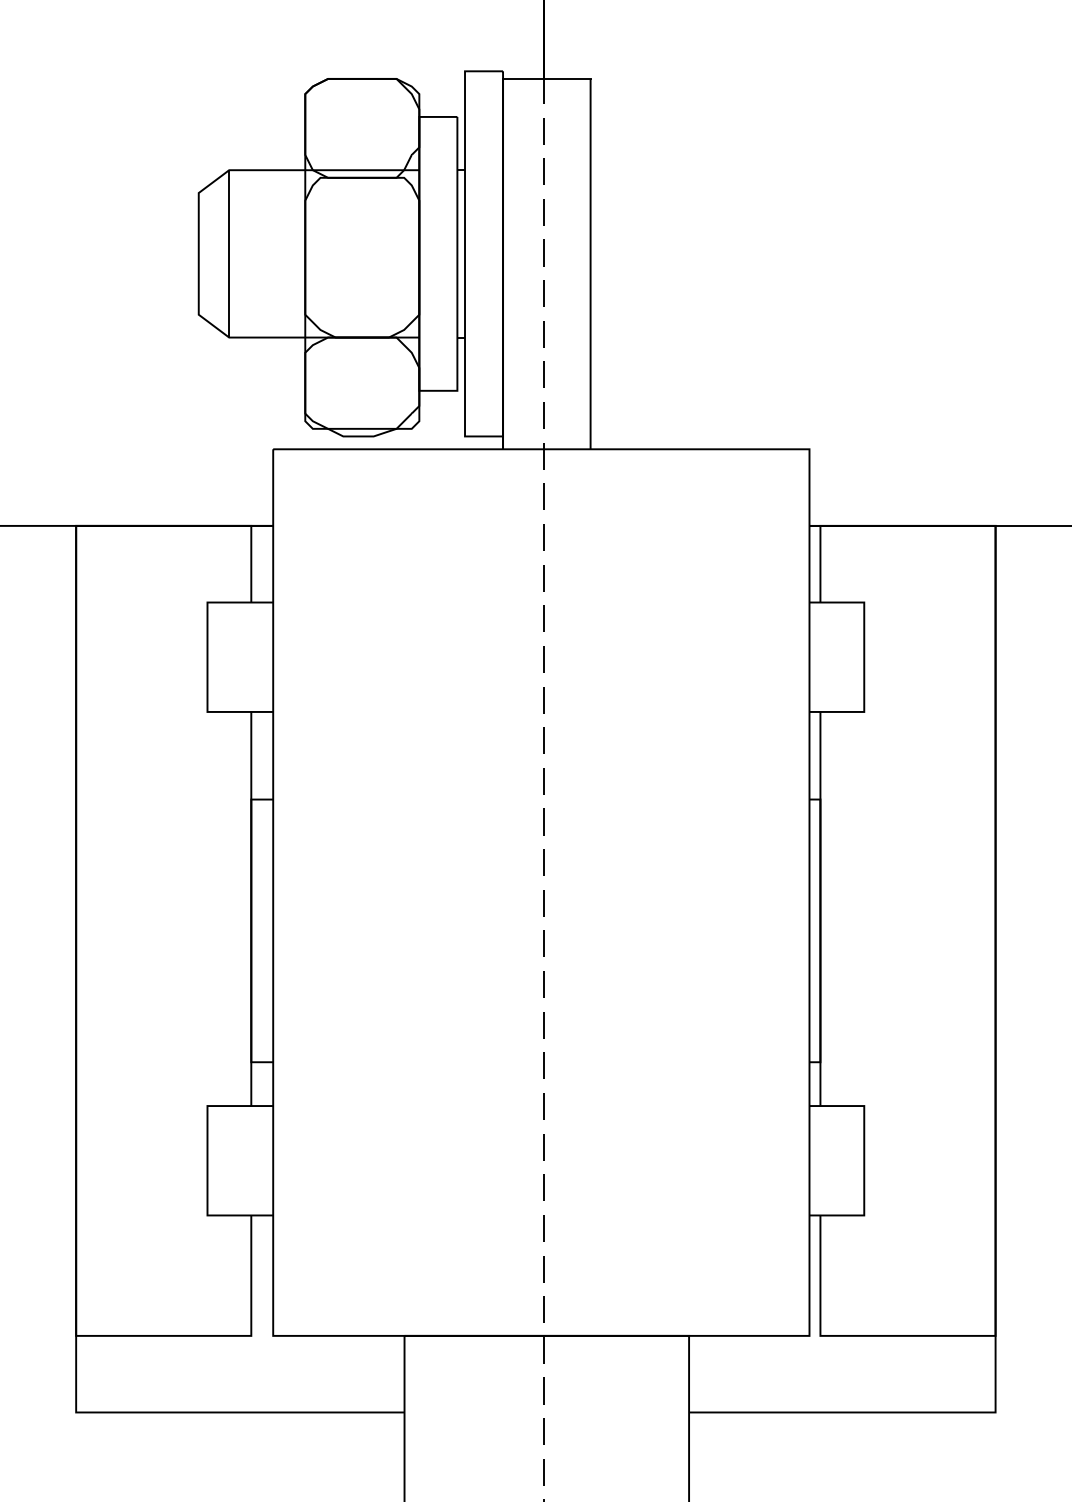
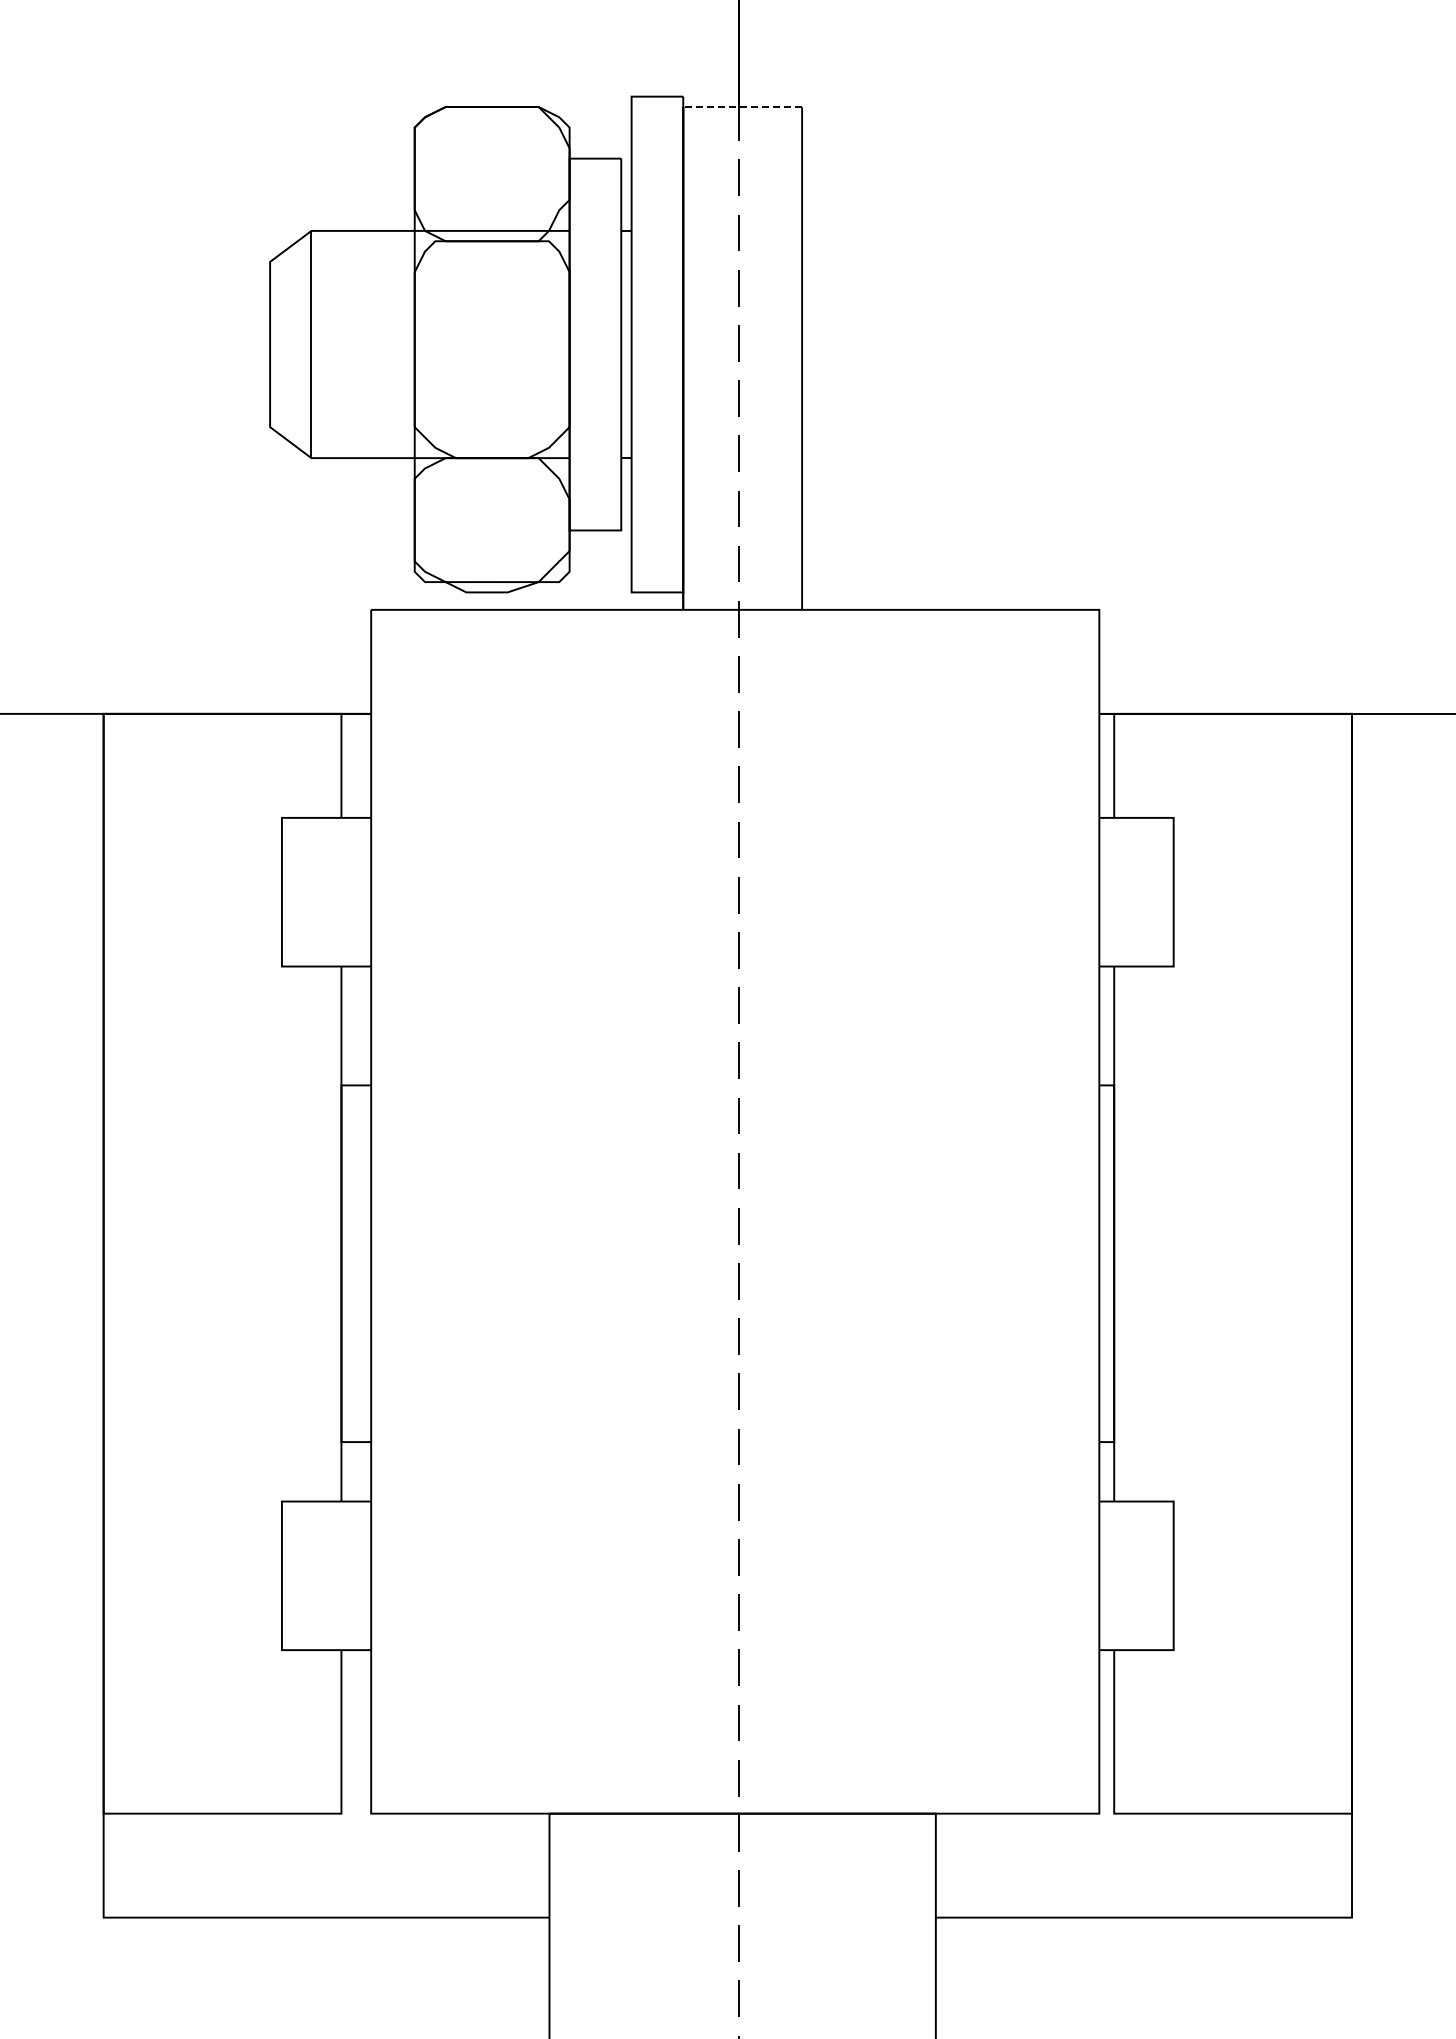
line: (546, 79) -> (742, 107), solid -> dashed

